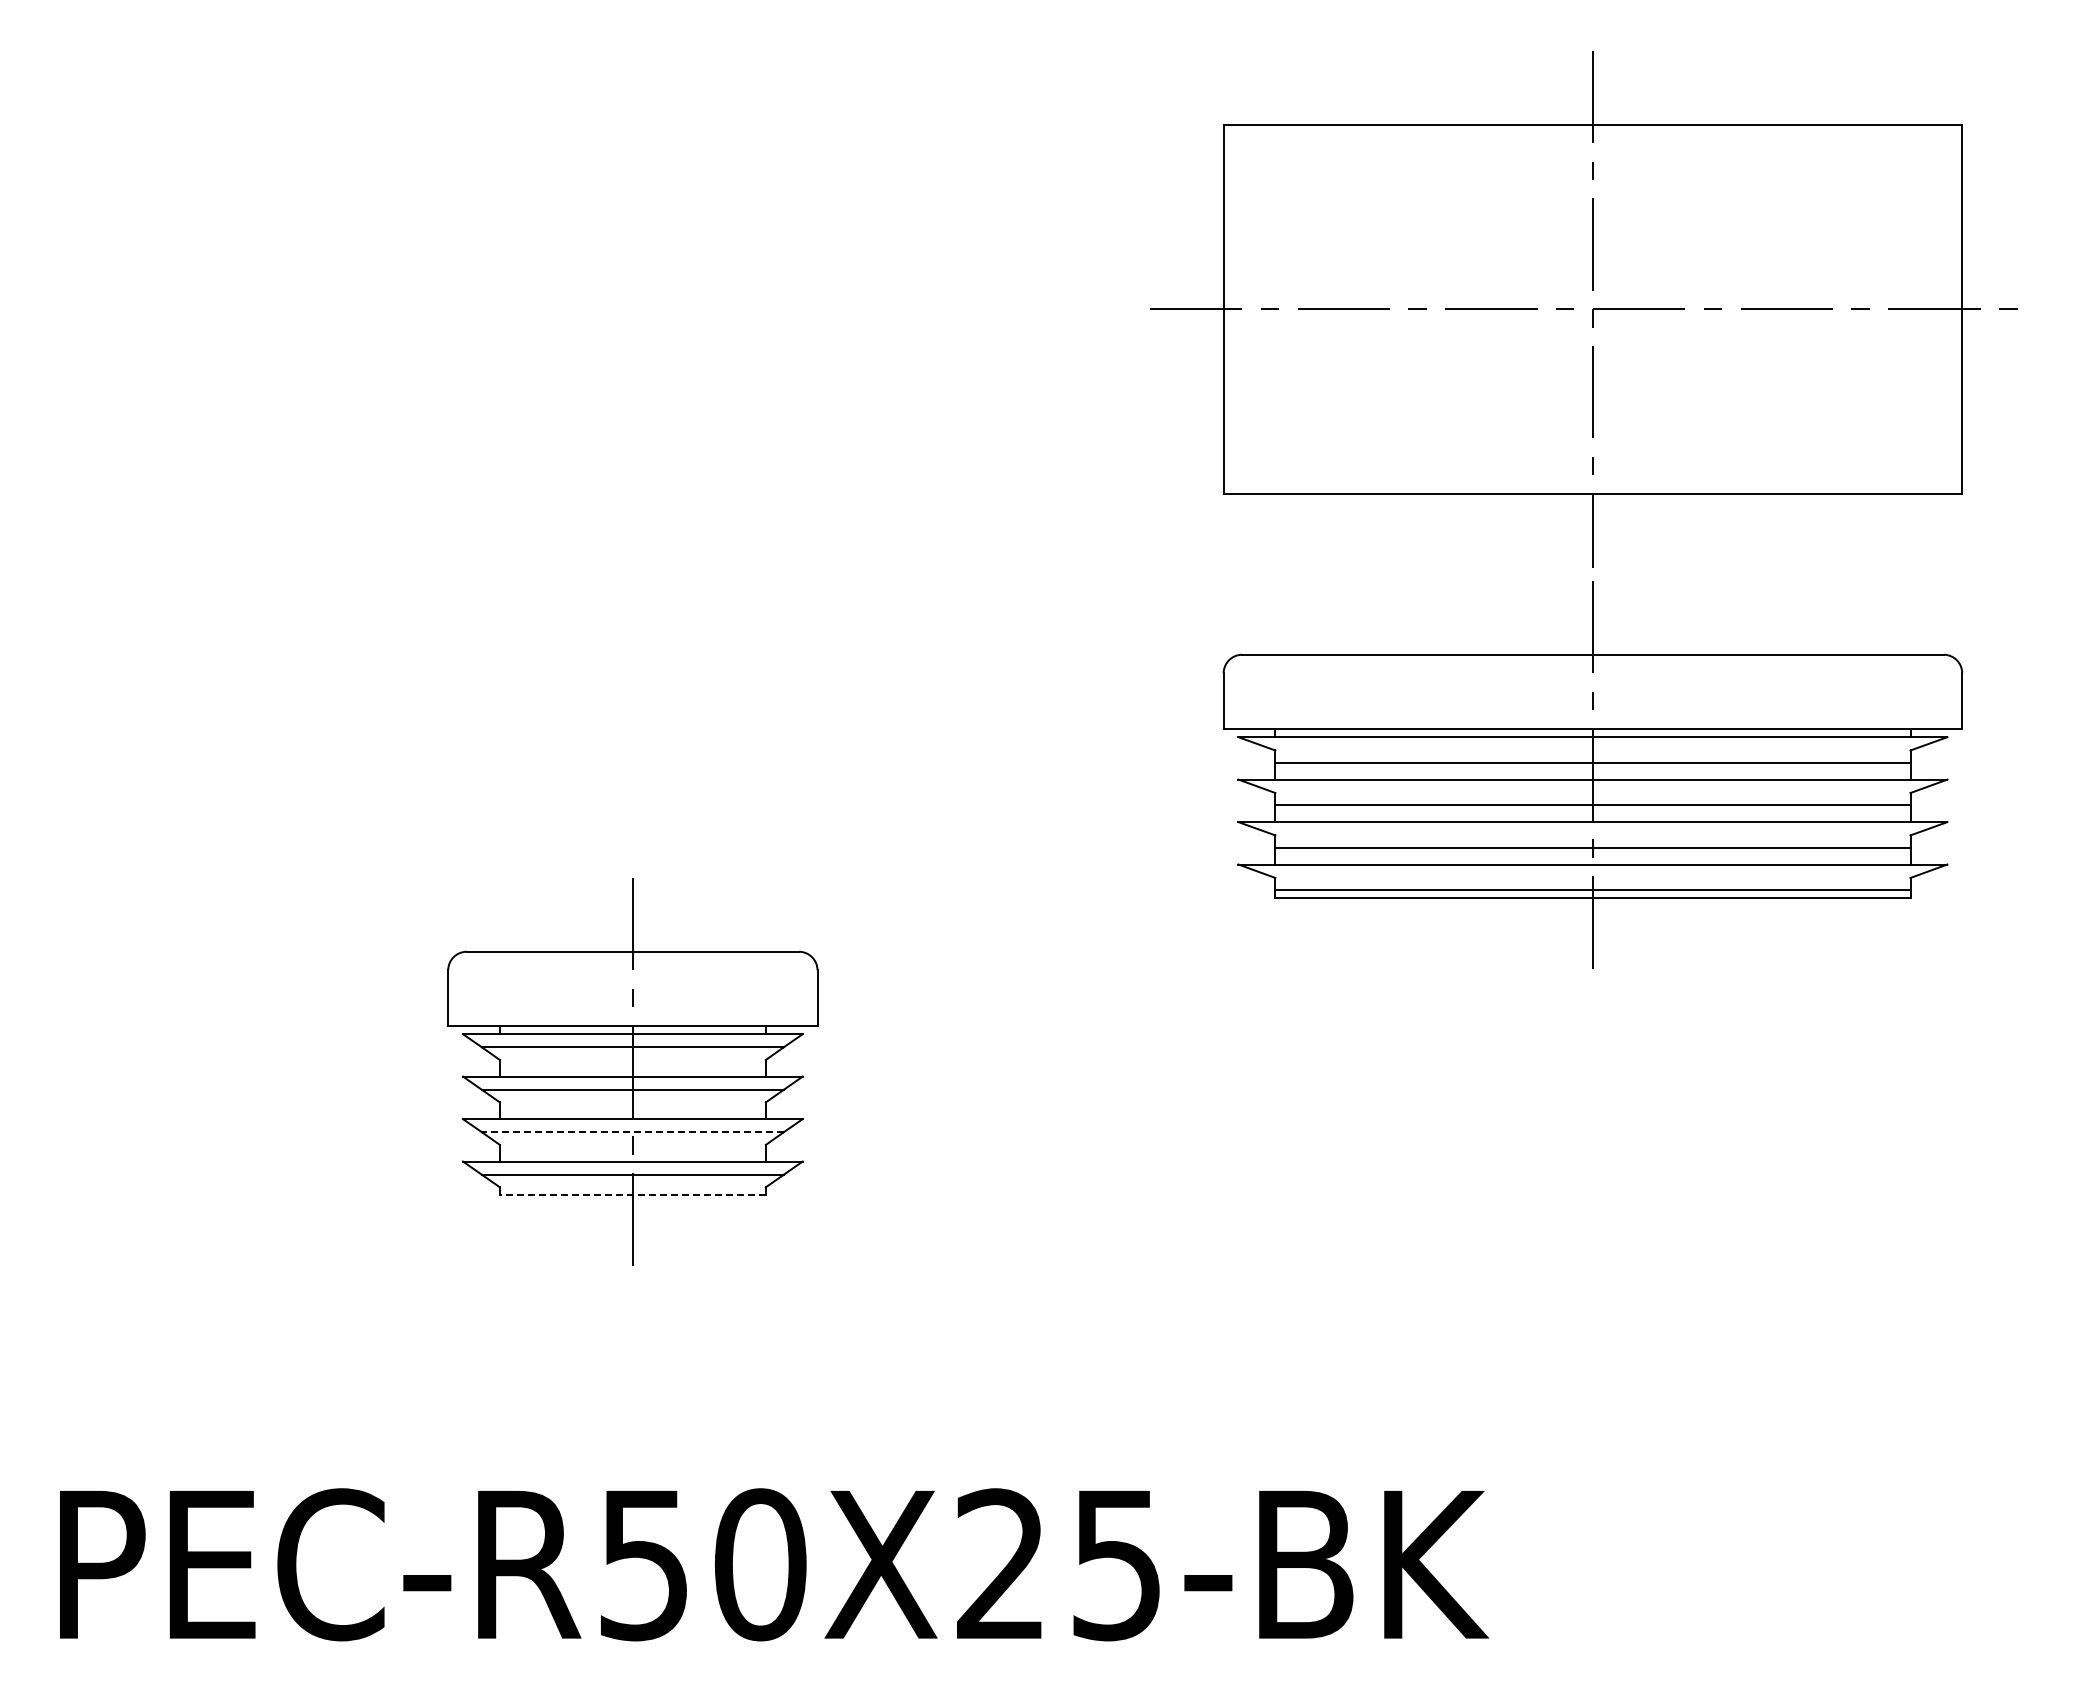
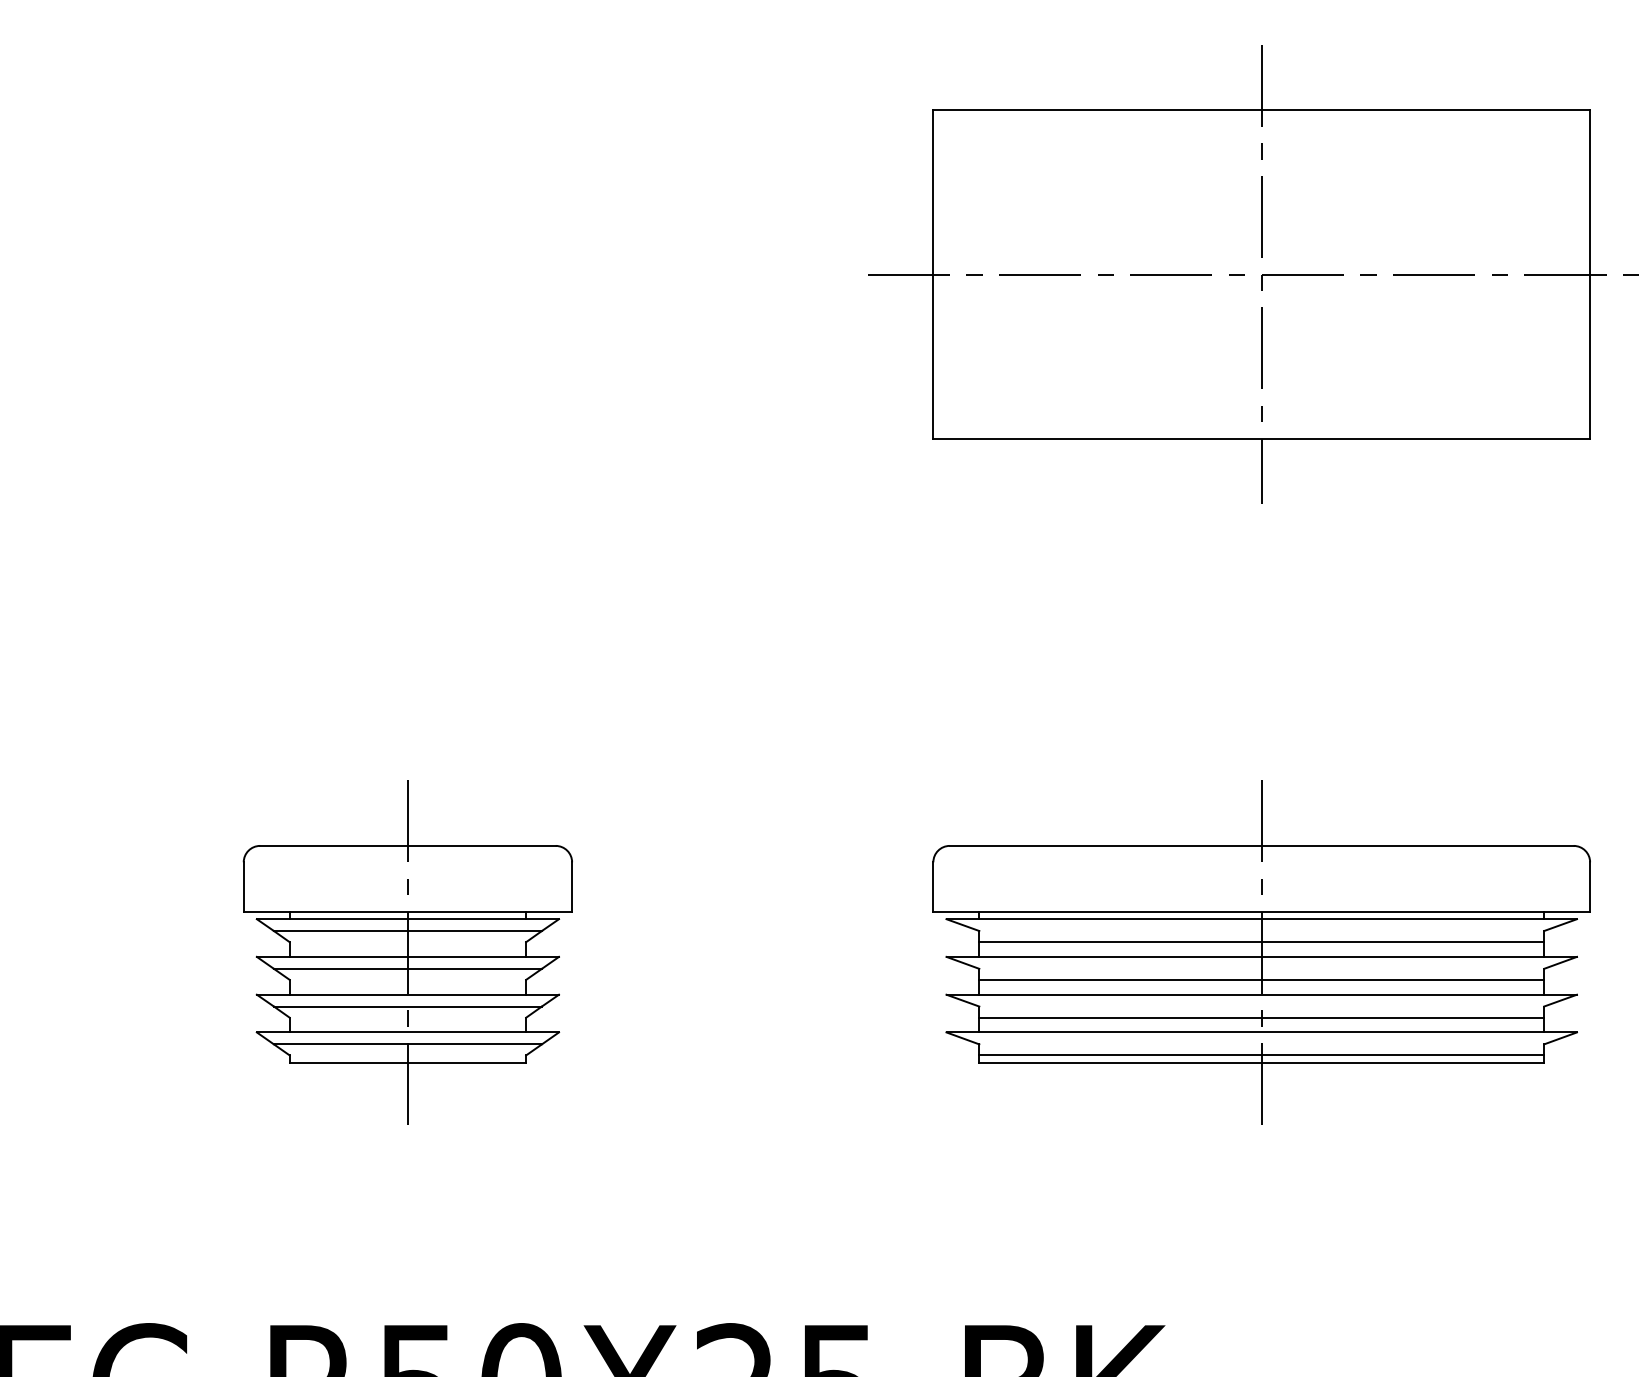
part: (1592, 774) -> (1261, 952), moved
line: (632, 1132) -> (407, 1006), dashed -> solid
line: (632, 1195) -> (407, 1062), dashed -> solid

